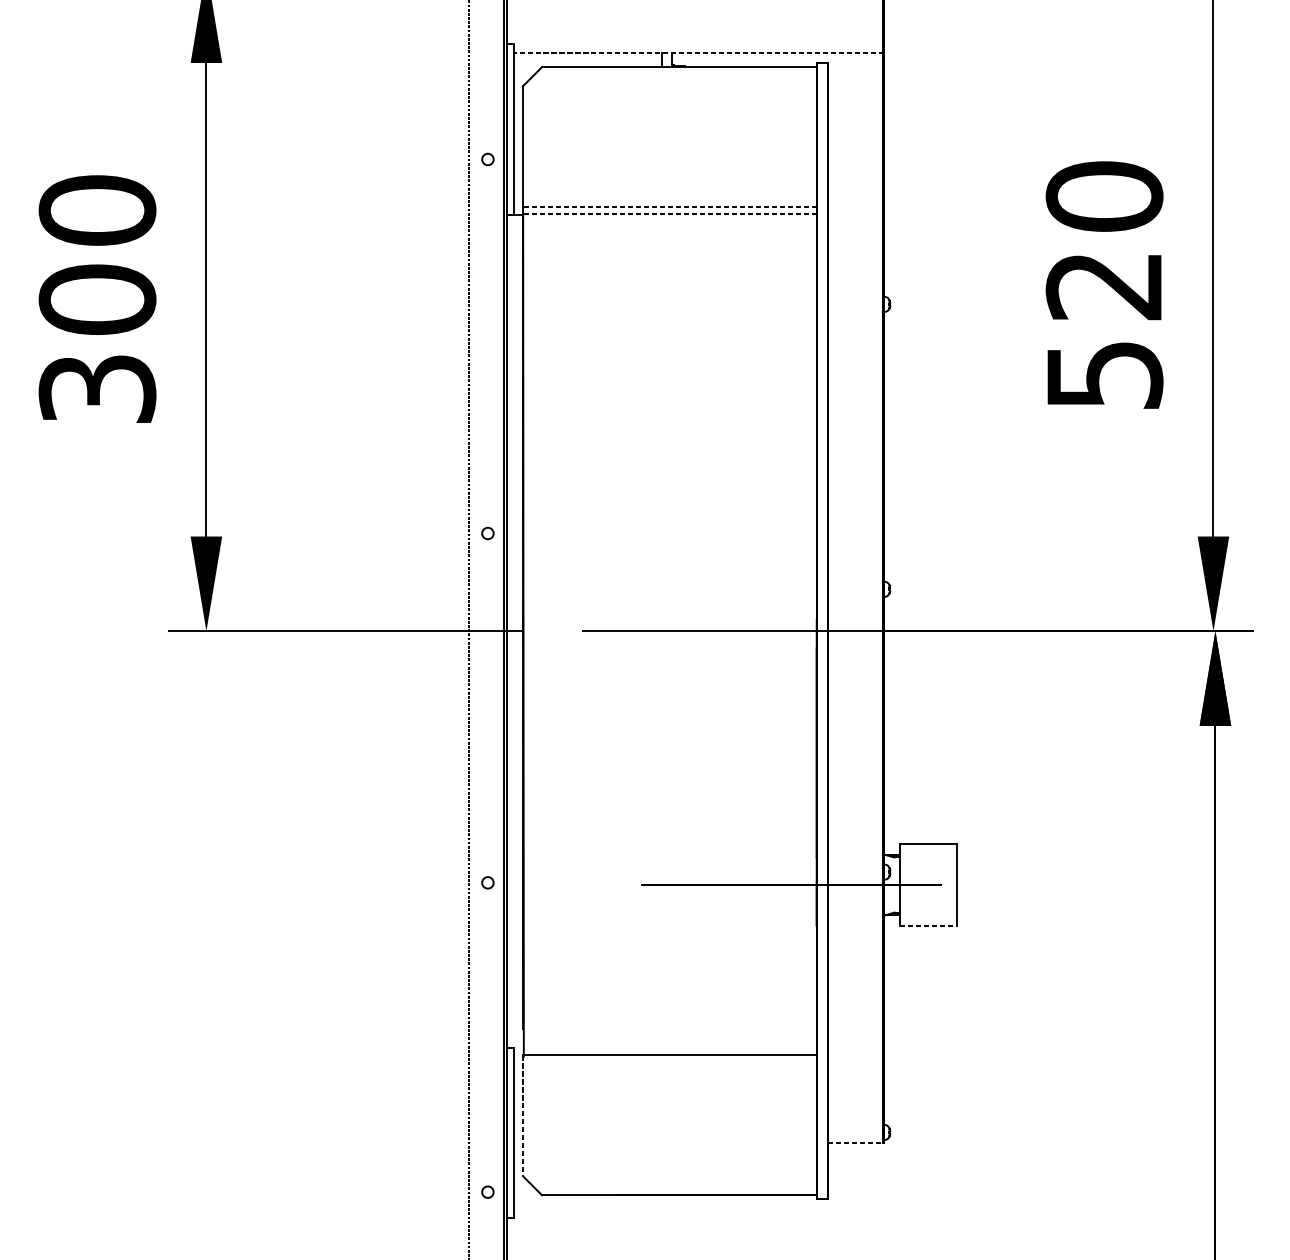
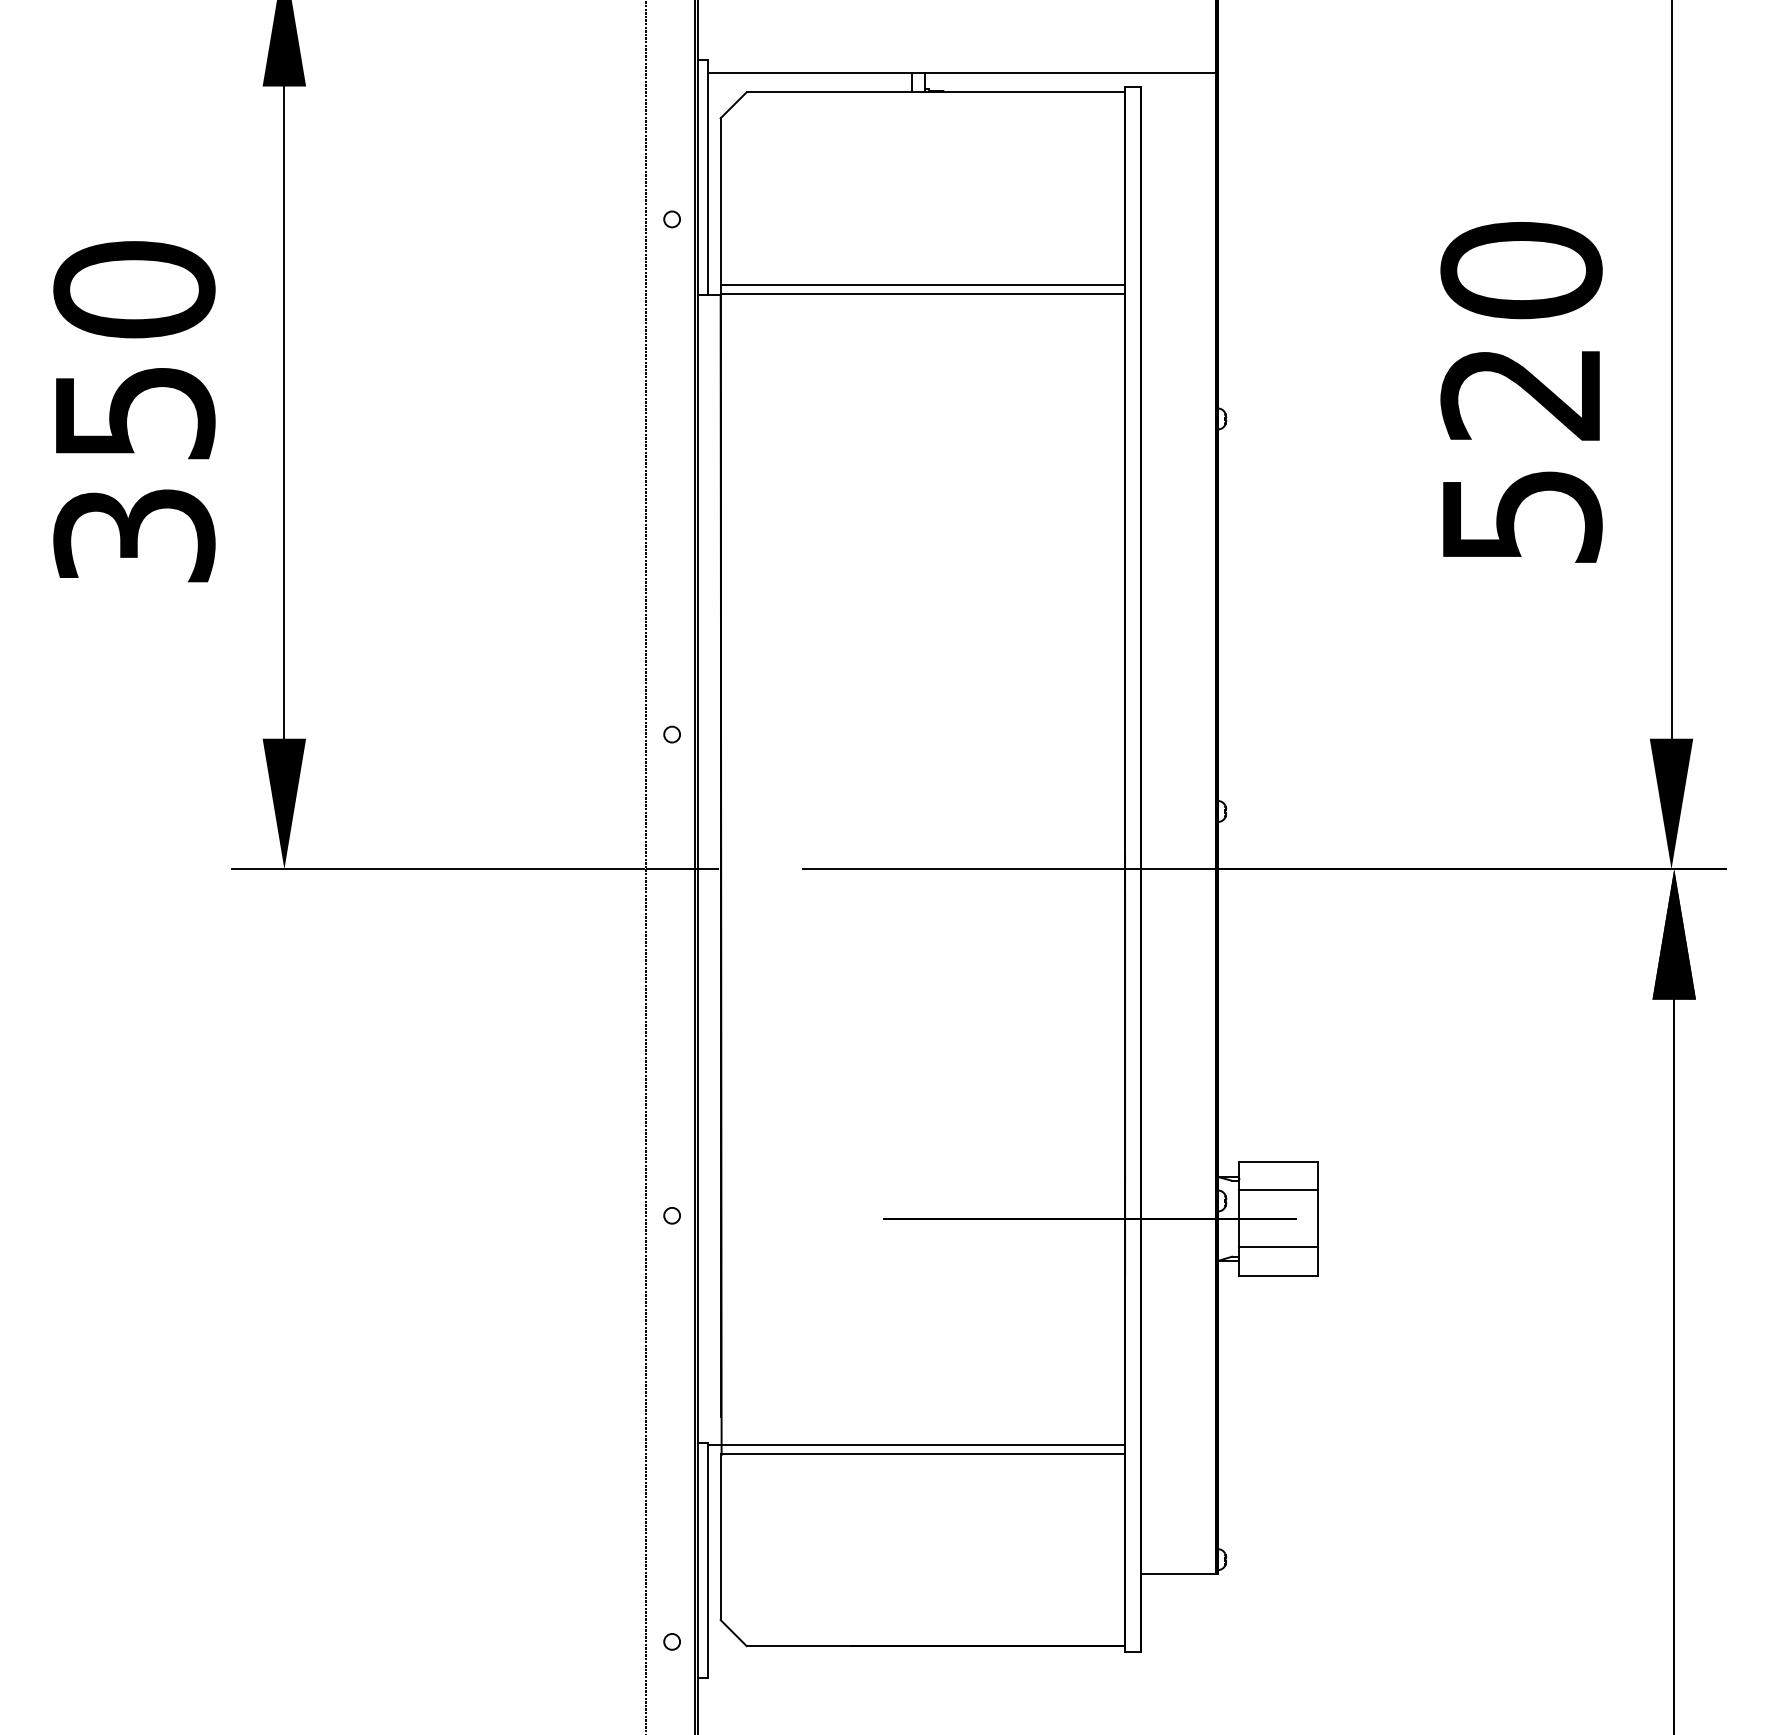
line: (698, 52) -> (962, 72), dashed -> solid
line: (669, 206) -> (922, 284), dashed -> solid
line: (669, 213) -> (922, 293), dashed -> solid
text: (97, 299) -> (134, 412), 300 -> 350
line: (928, 864) -> (1278, 1190), added
line: (928, 905) -> (1278, 1247), added
line: (928, 926) -> (1279, 1275), dashed -> solid
line: (666, 1048) -> (917, 1444), added
line: (523, 1116) -> (720, 1537), dashed -> solid
line: (856, 1142) -> (1179, 1573), dashed -> solid

